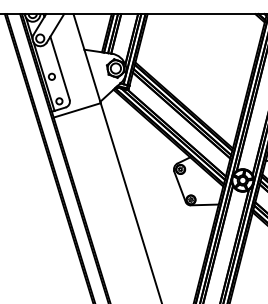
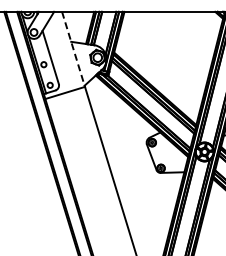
line: (87, 58) -> (73, 49), solid -> dashed

